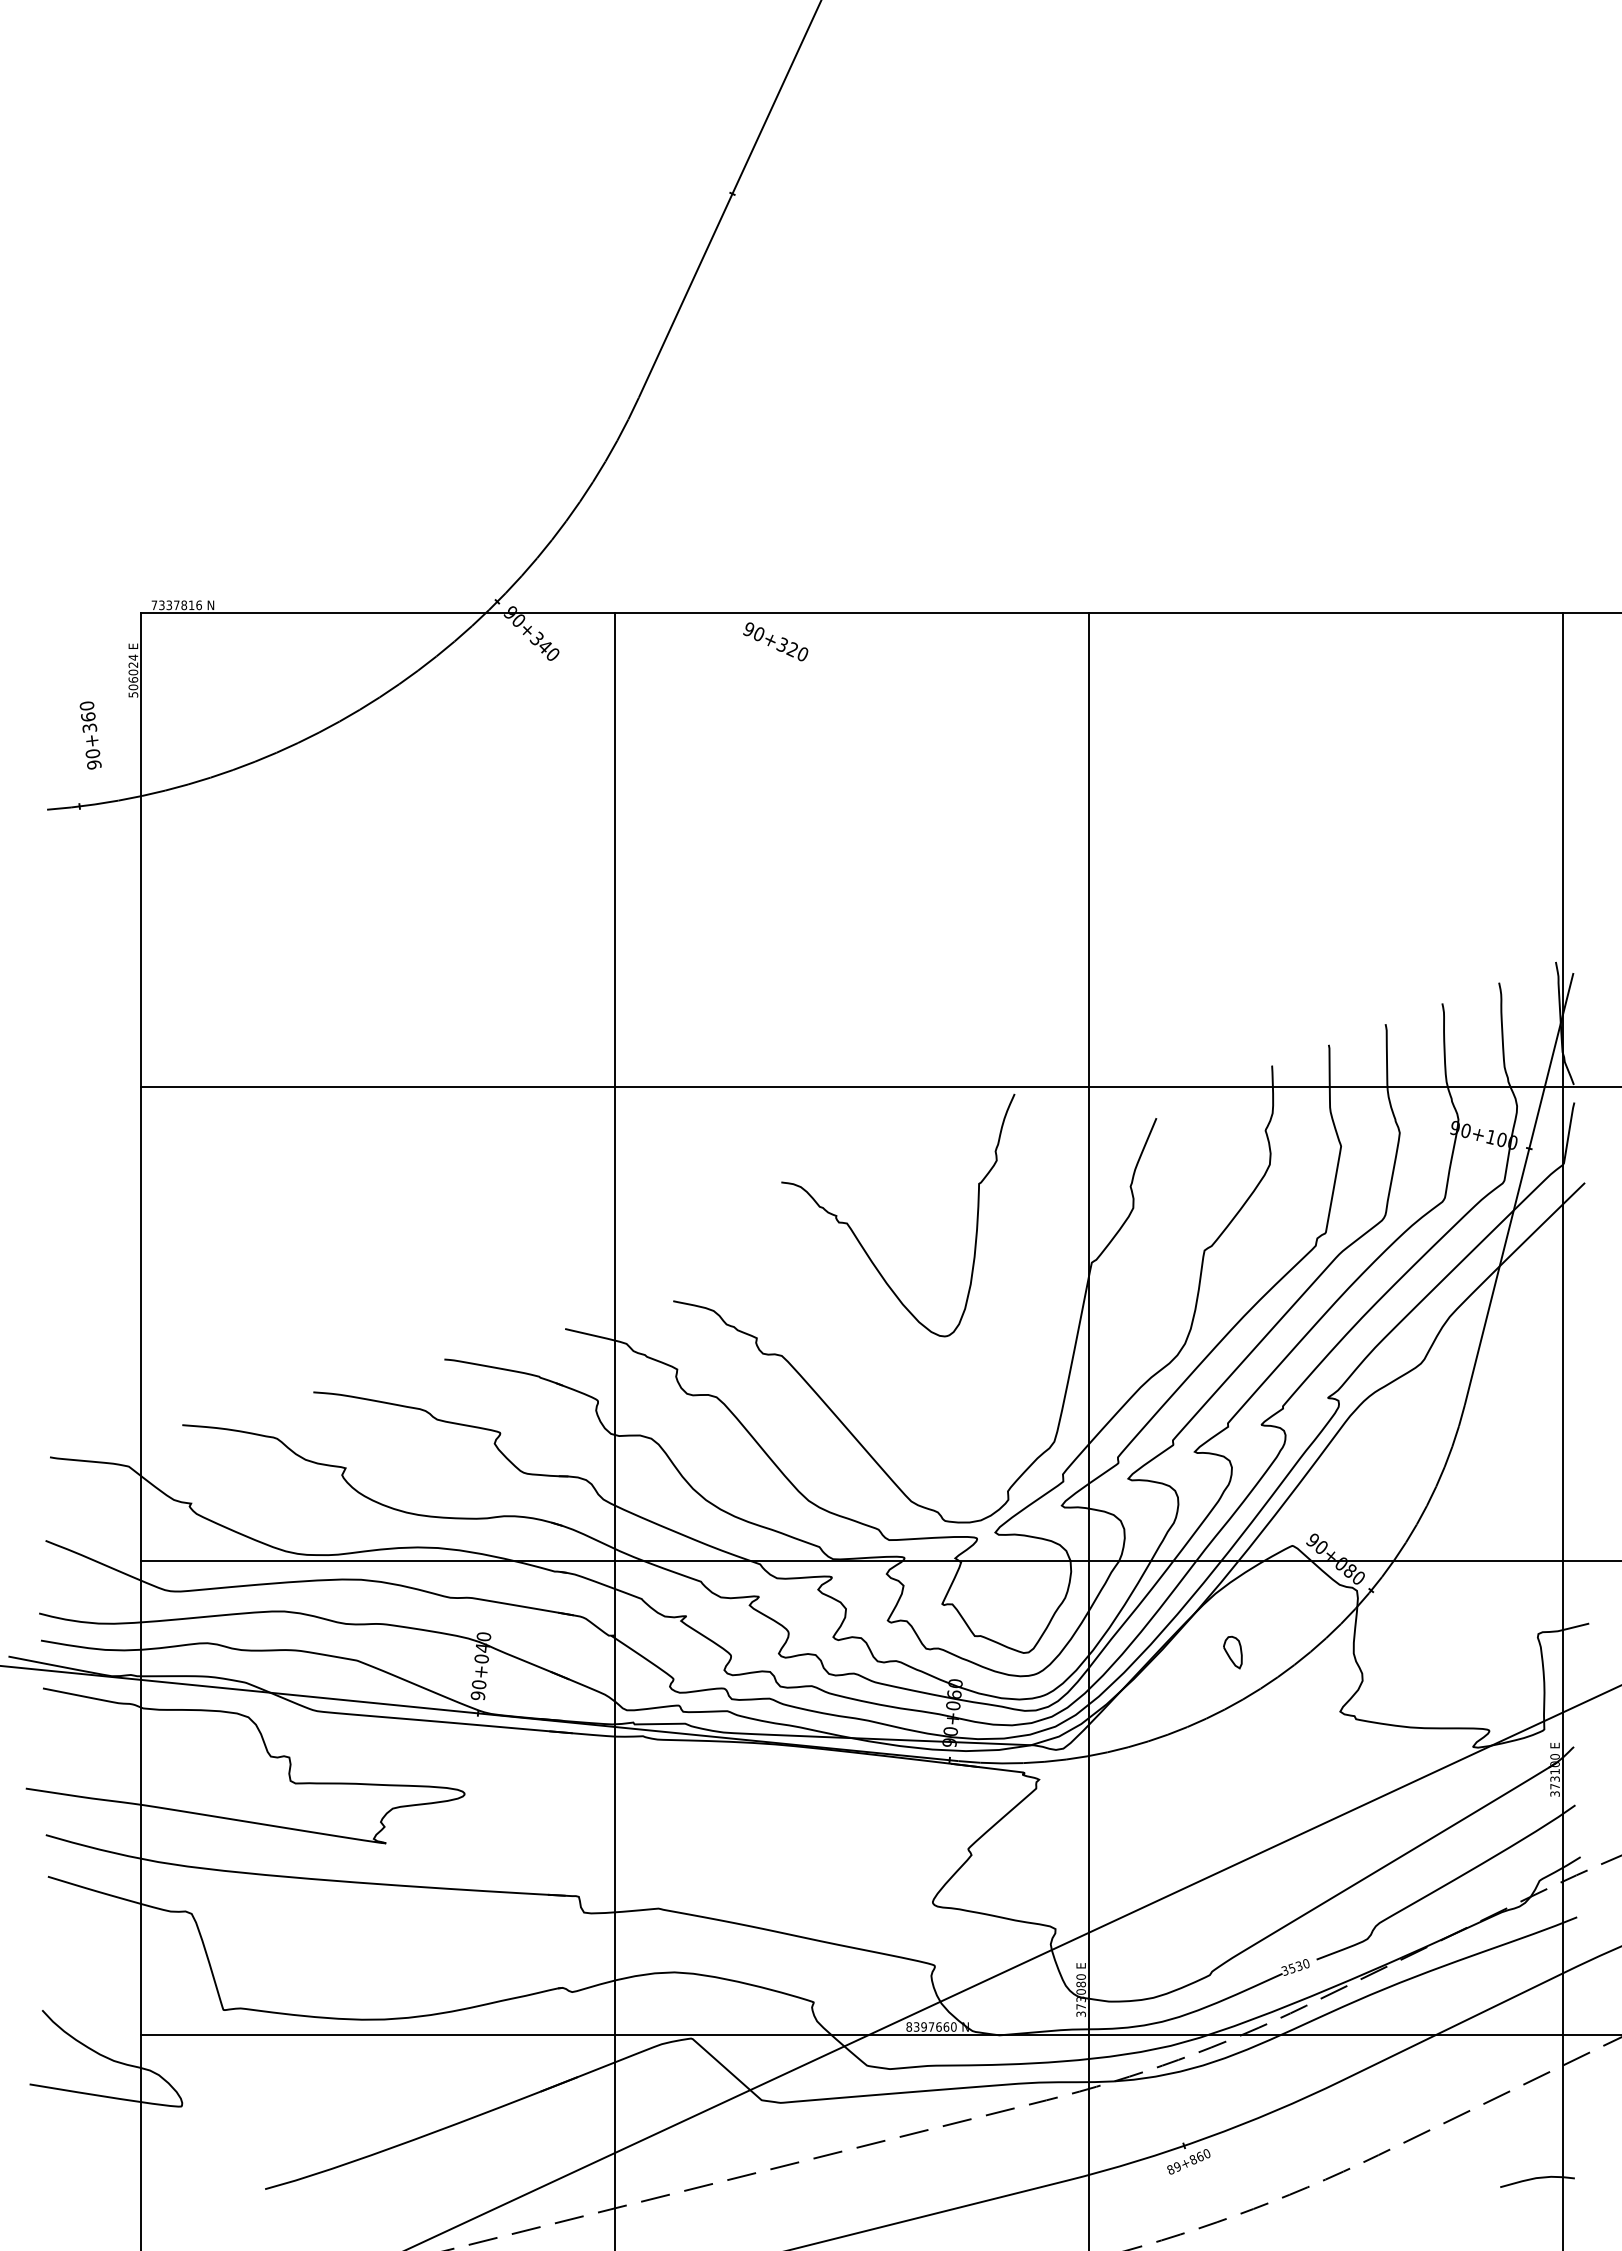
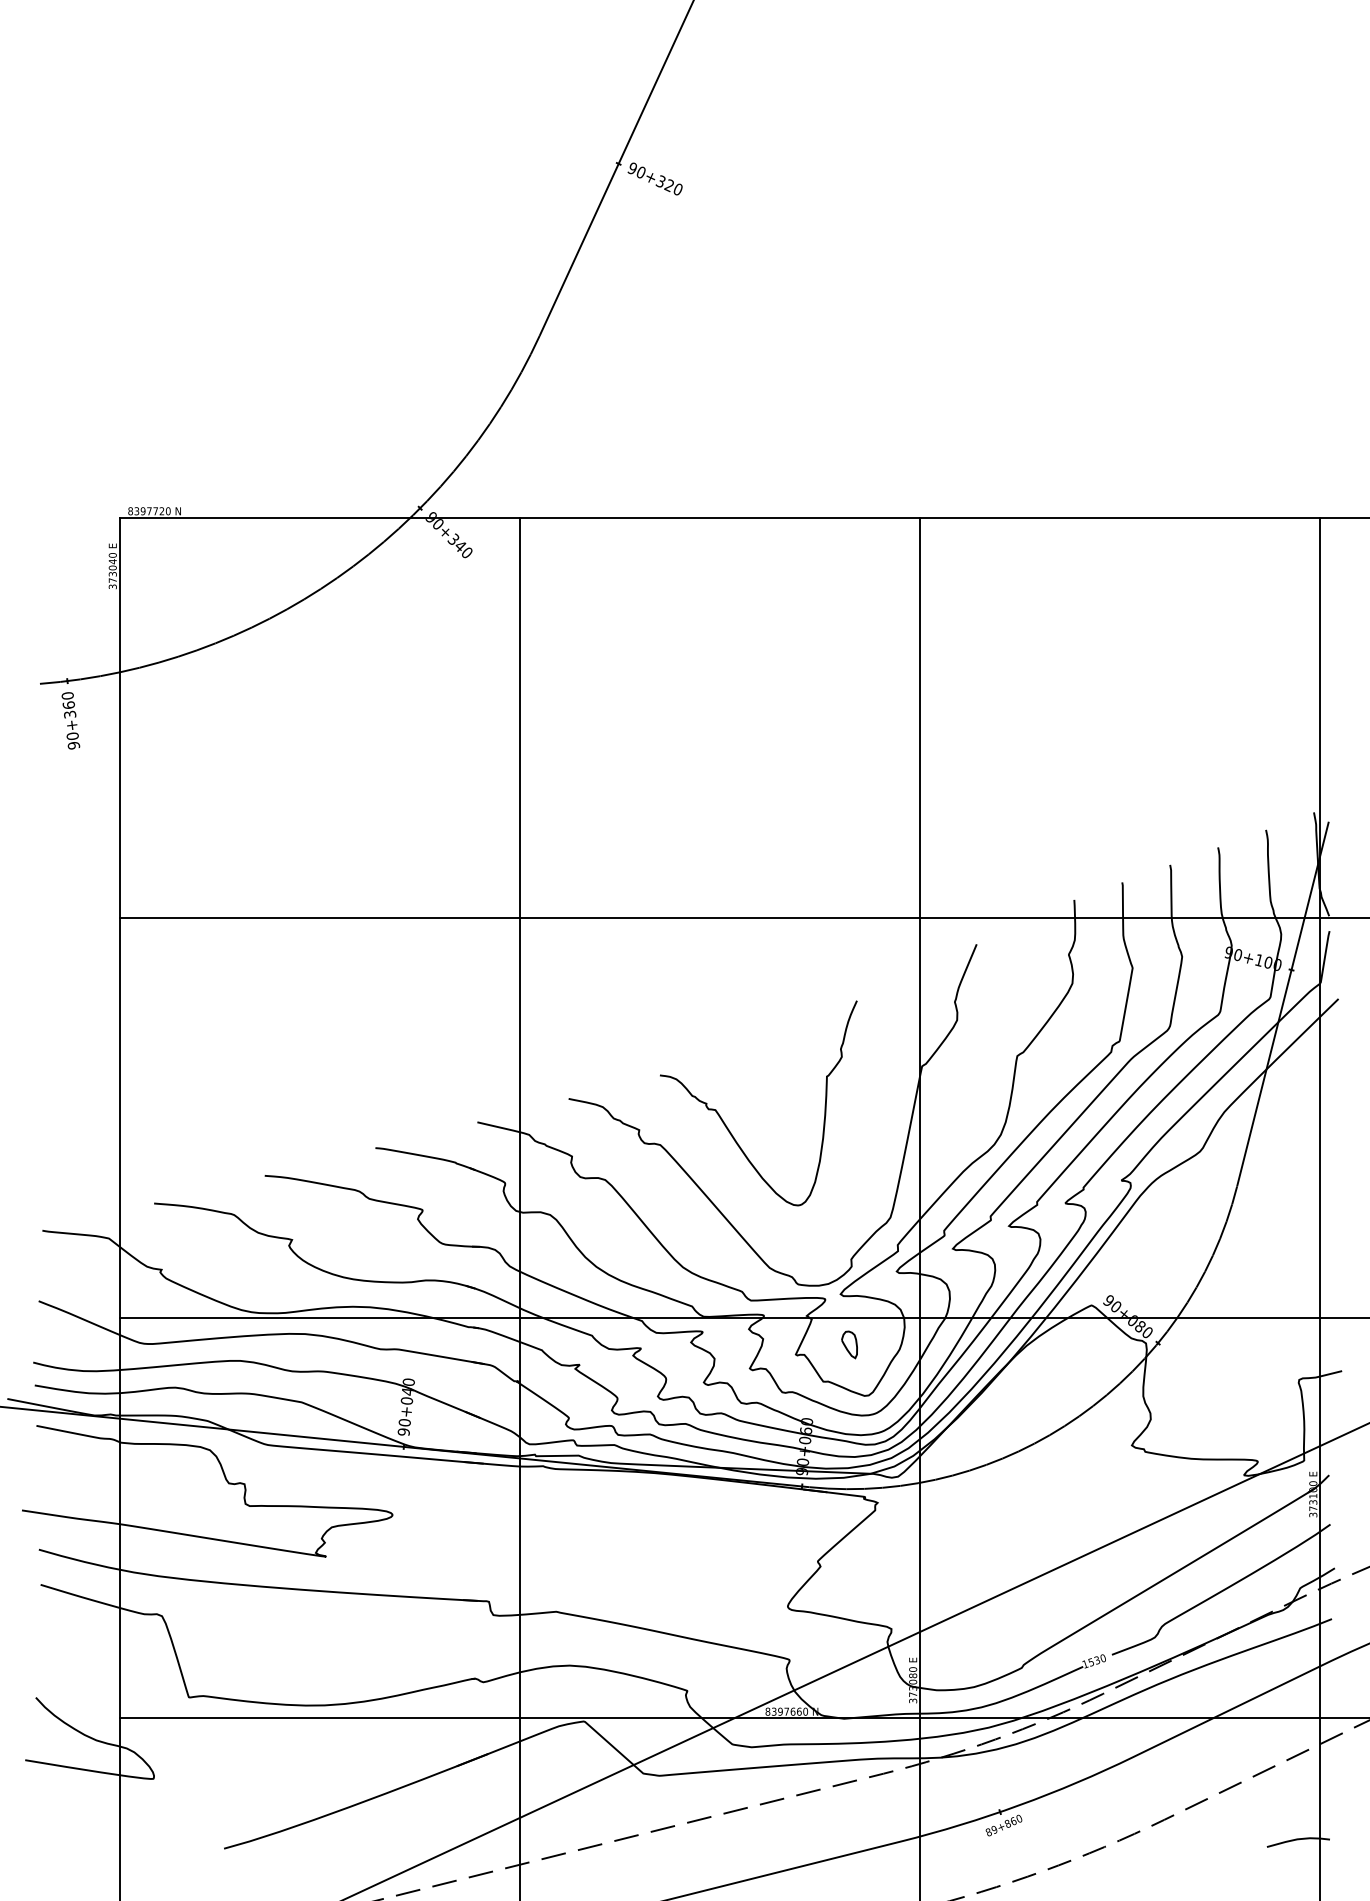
text: (176, 605) -> (149, 511), 7337816 -> 8397720
text: (775, 641) -> (655, 178), moved
text: (133, 675) -> (112, 570), 506024 -> 373040
text: (90, 735) -> (70, 720), moved
curve: (859, 1240) -> (725, 1124), moved
part: (1232, 1652) -> (849, 1344), moved
text: (1284, 1970) -> (1084, 1664), 3530 -> 1530

